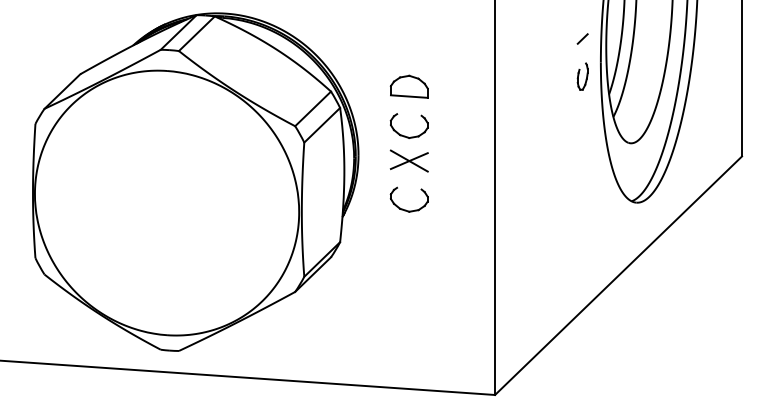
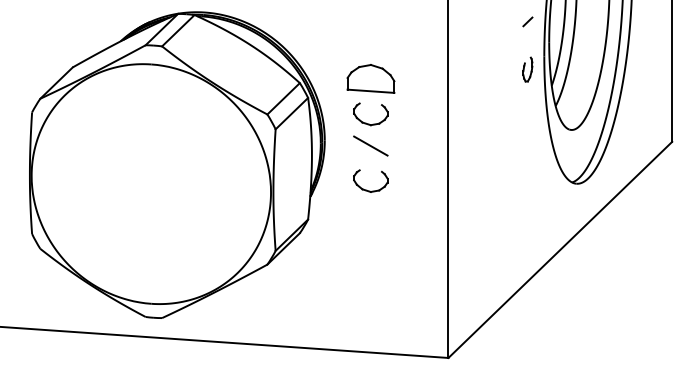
line: (582, 38) -> (527, 21), moved
part: (408, 86) -> (370, 78), size x1.4
line: (408, 161) -> (370, 146), removed

